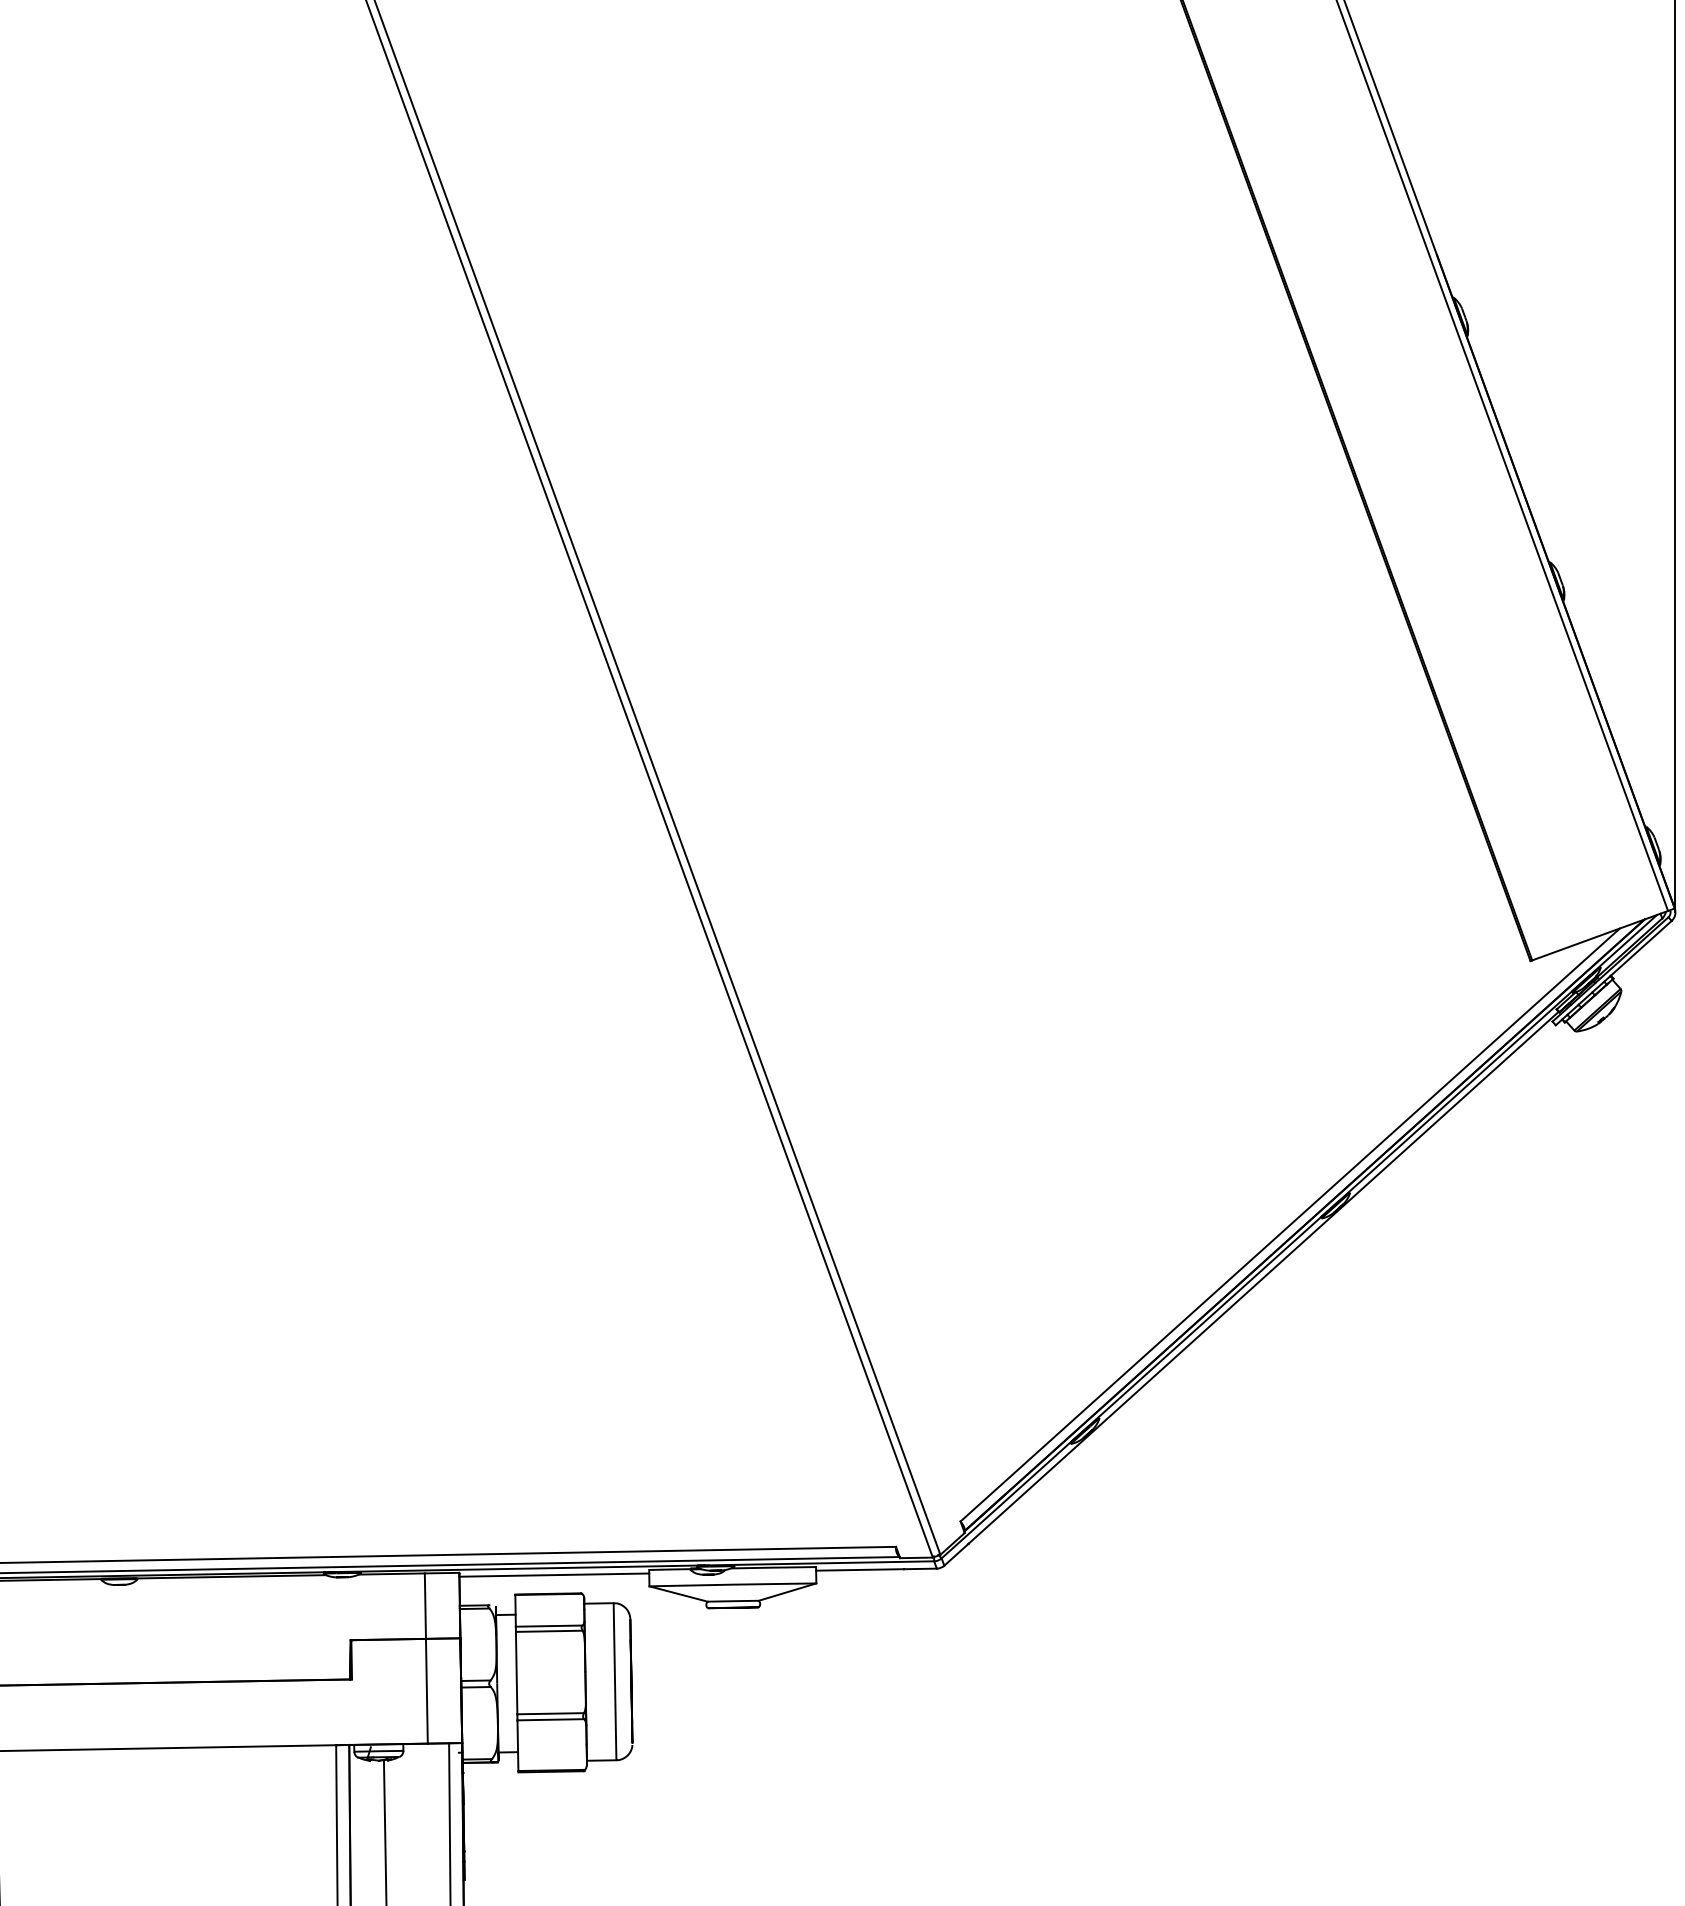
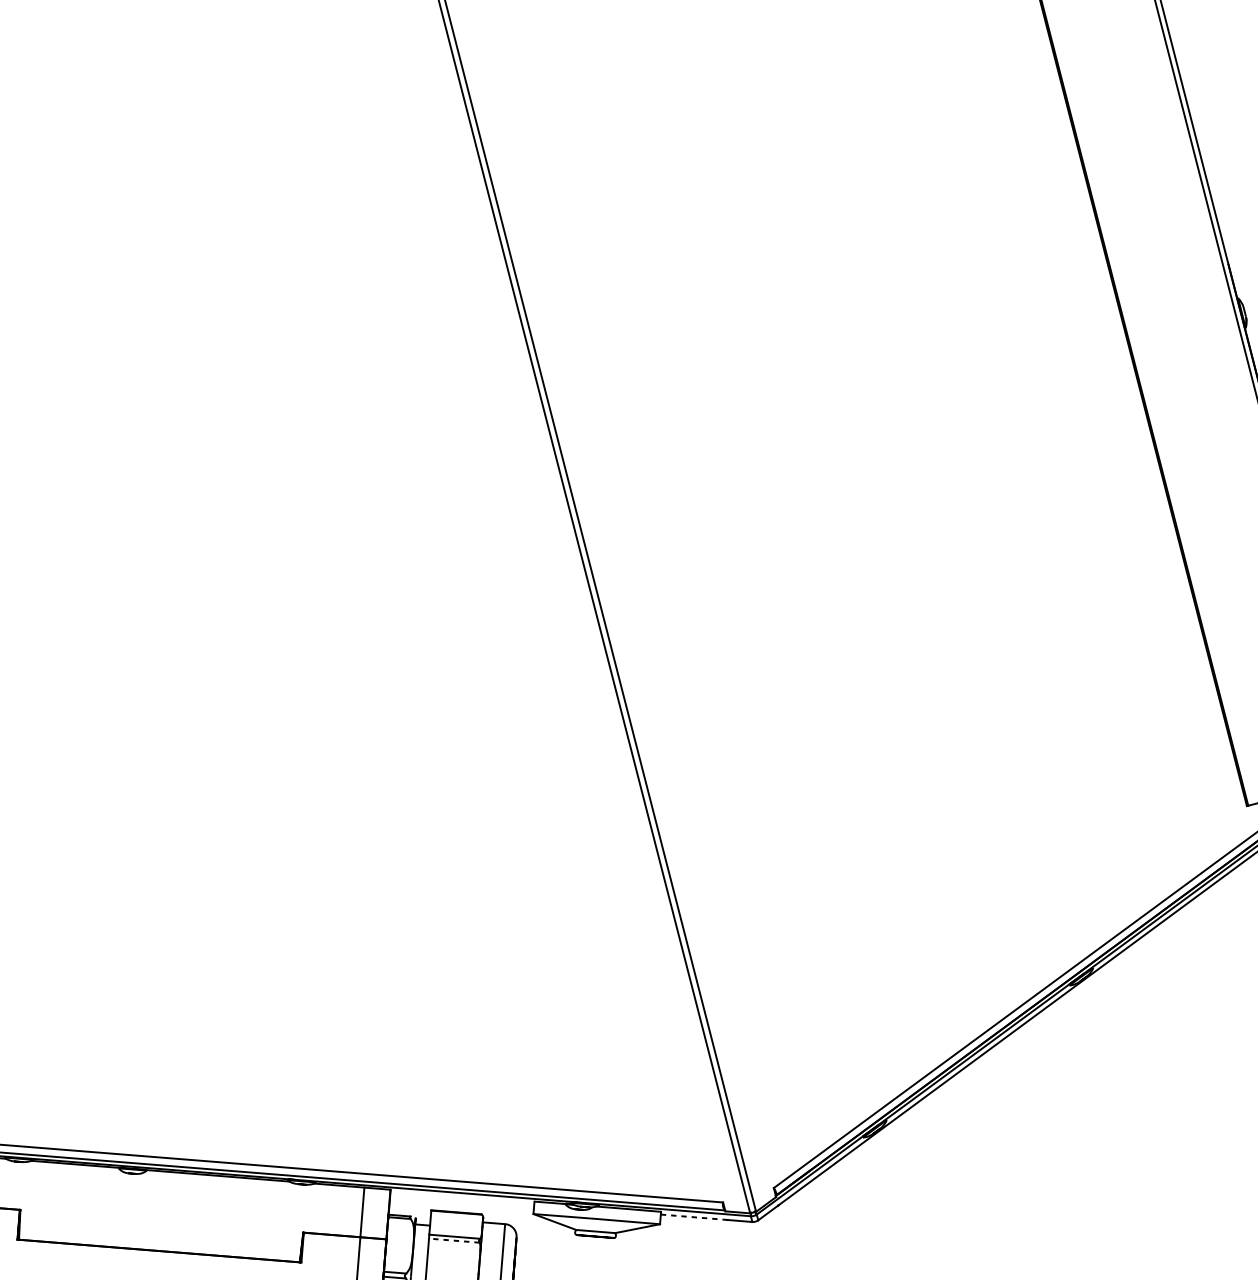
line: (860, 1569) -> (694, 1216), solid -> dashed
line: (554, 1574) -> (462, 1198), removed
line: (548, 1631) -> (453, 1240), solid -> dashed

